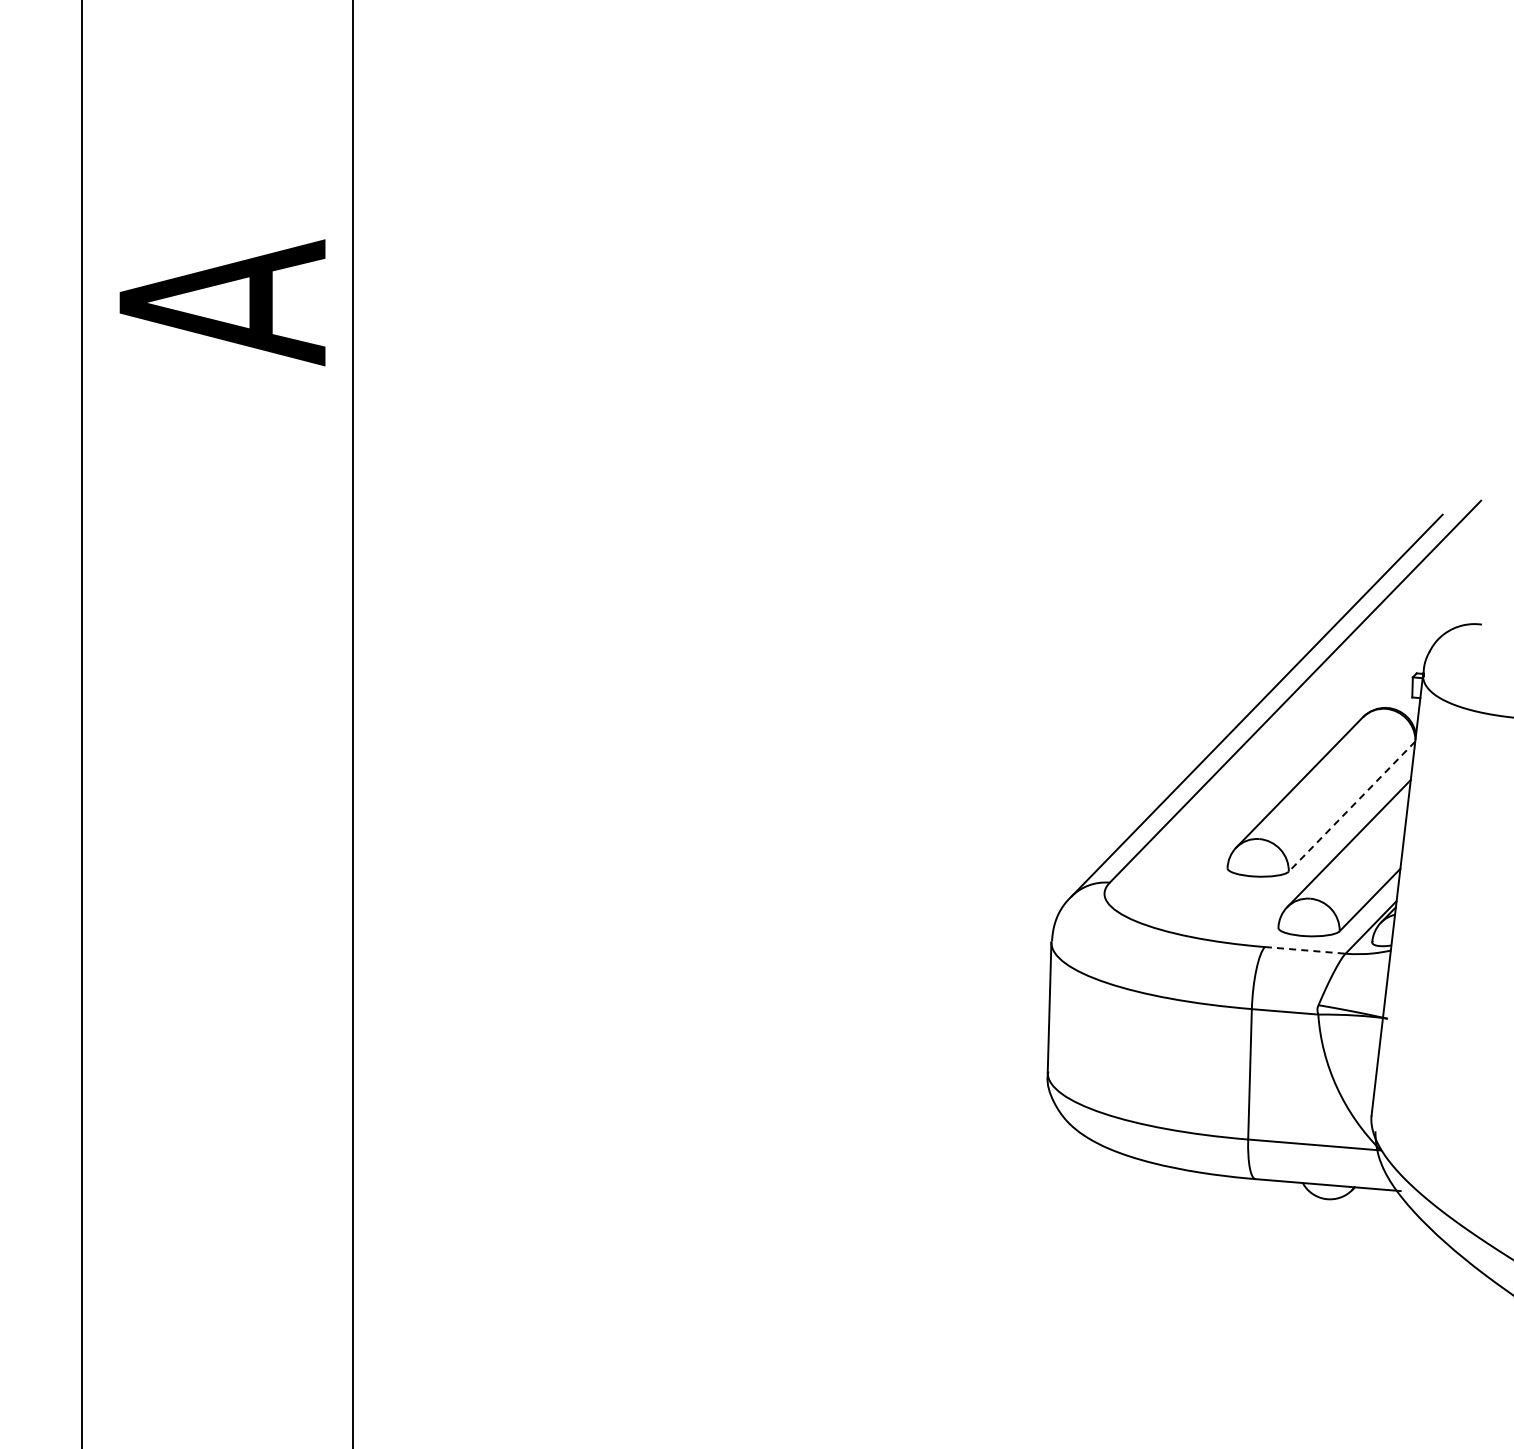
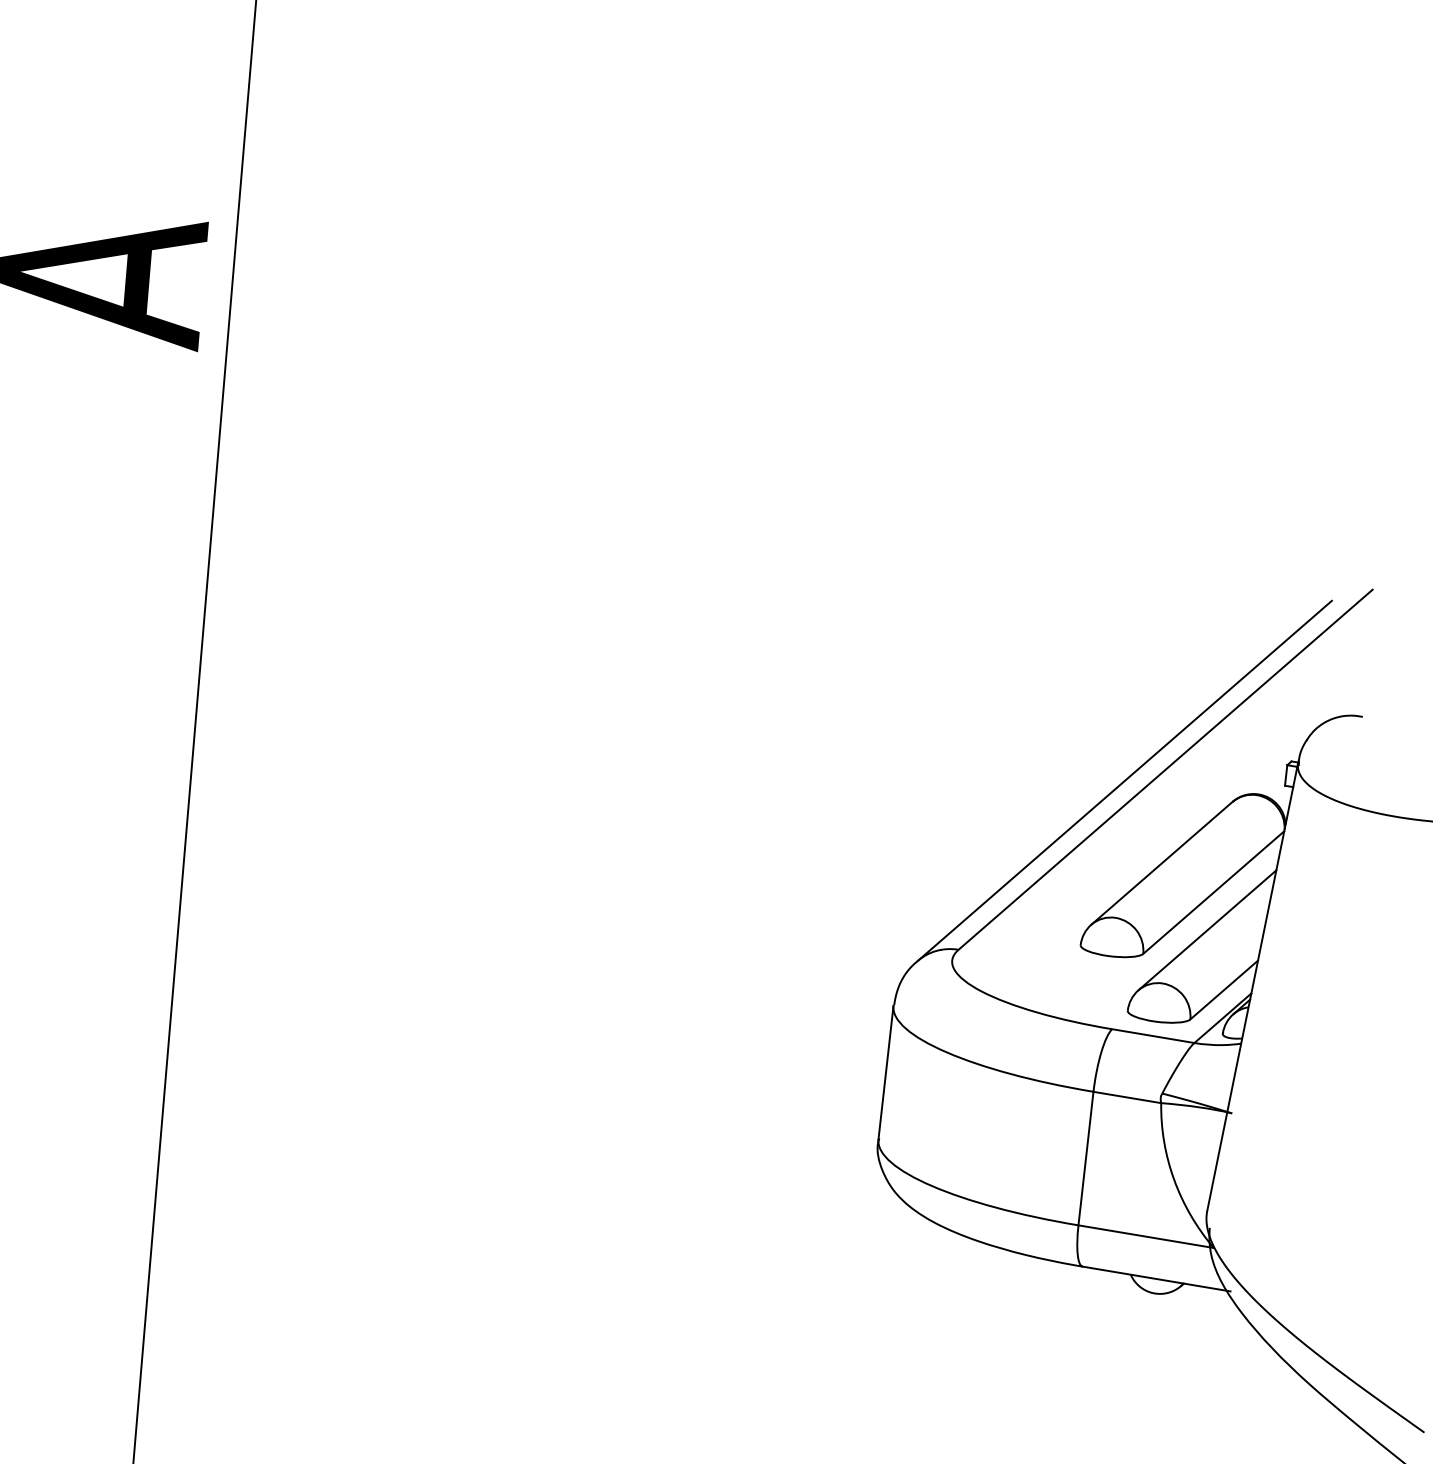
line: (1352, 806) -> (1214, 892), dashed -> solid
line: (1305, 950) -> (1153, 1036), dashed -> solid

